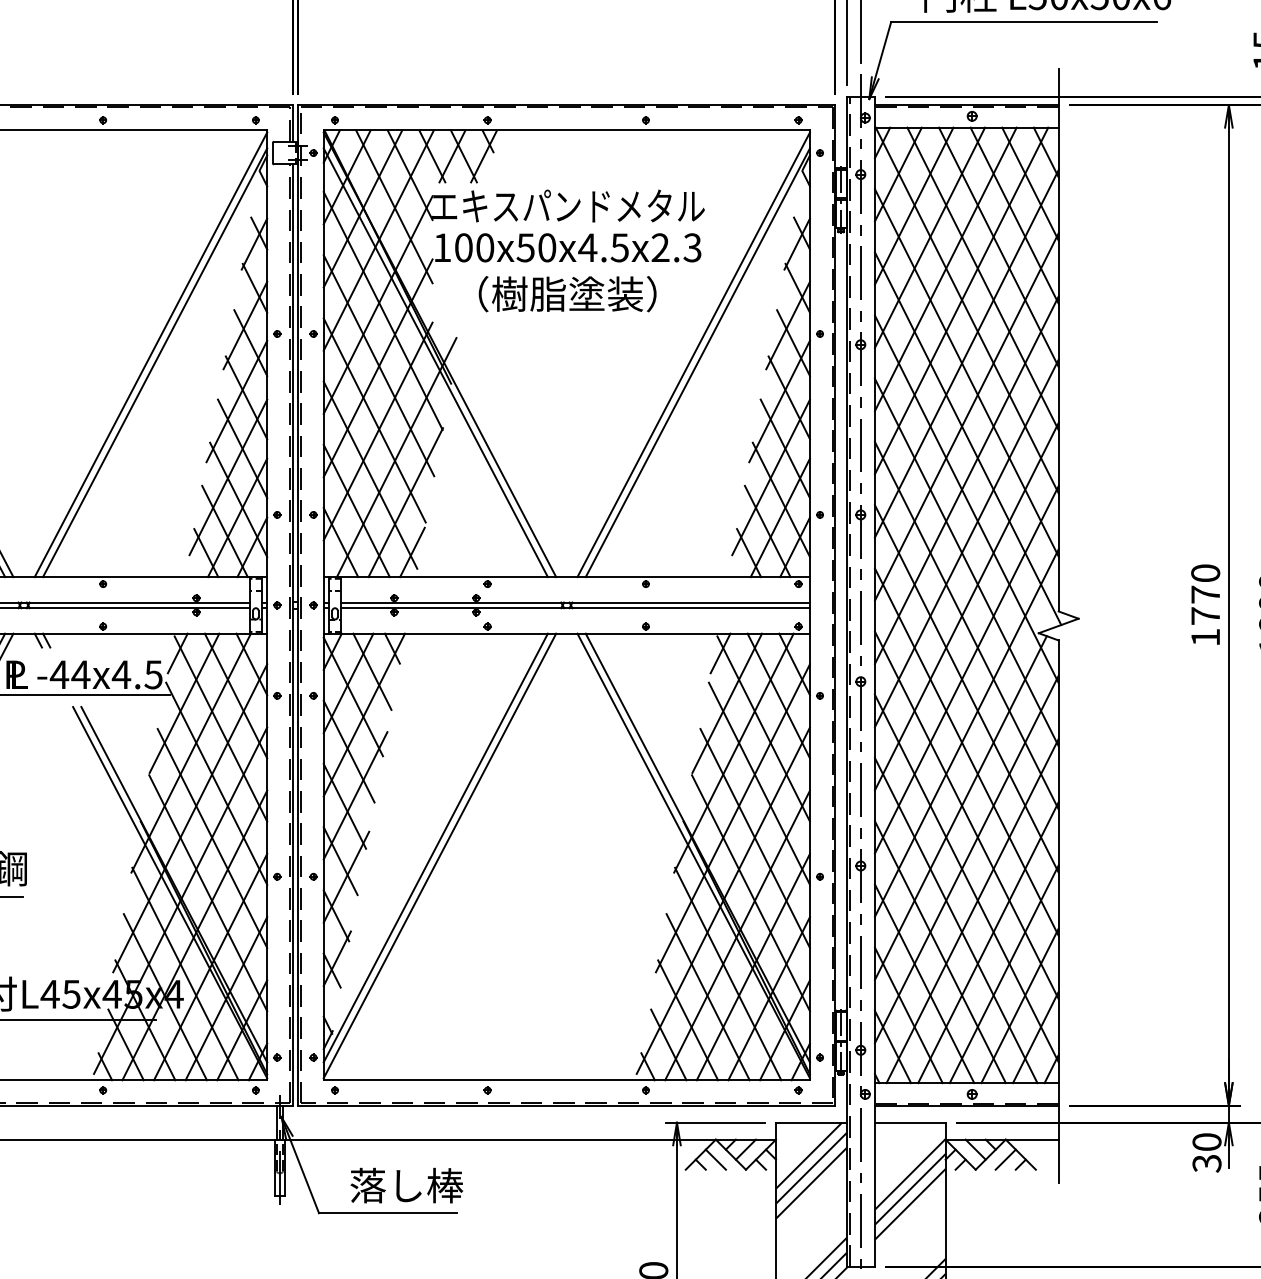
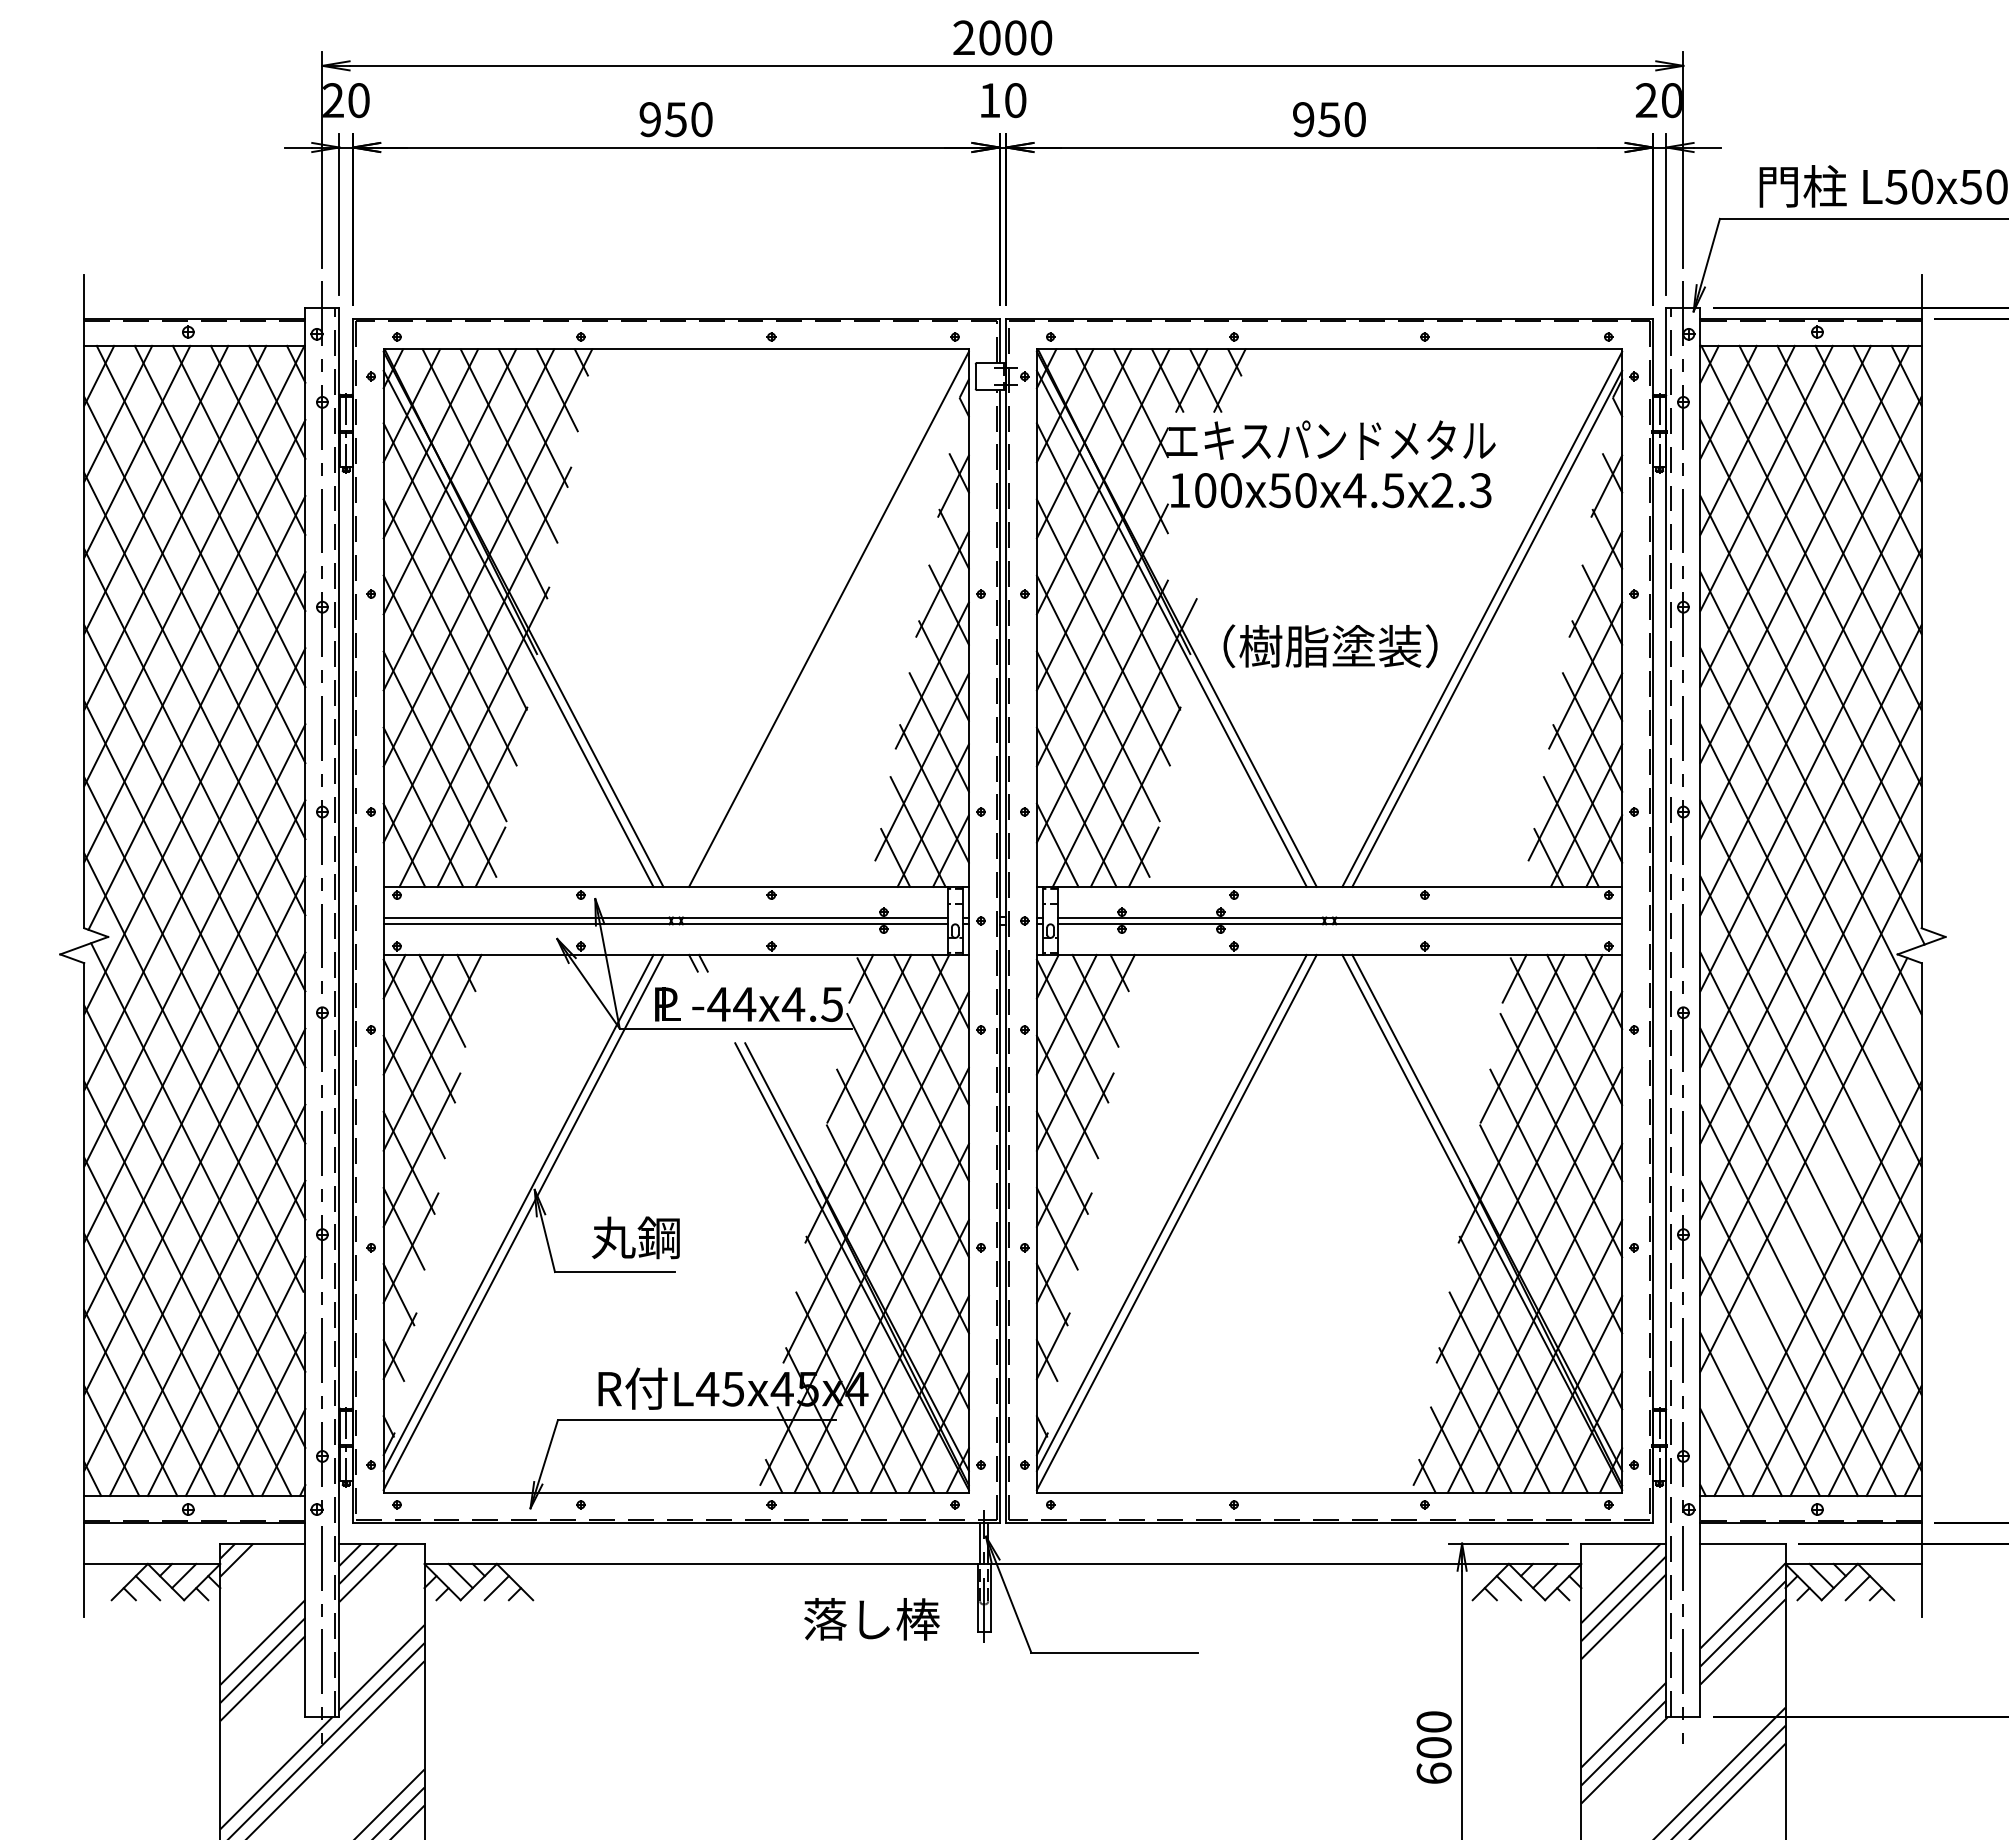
text: (567, 294) -> (1330, 646), moved
line: (154, 362) -> (833, 628), removed
line: (966, 859) -> (1810, 1226), removed
text: (406, 1185) -> (871, 1619), moved

